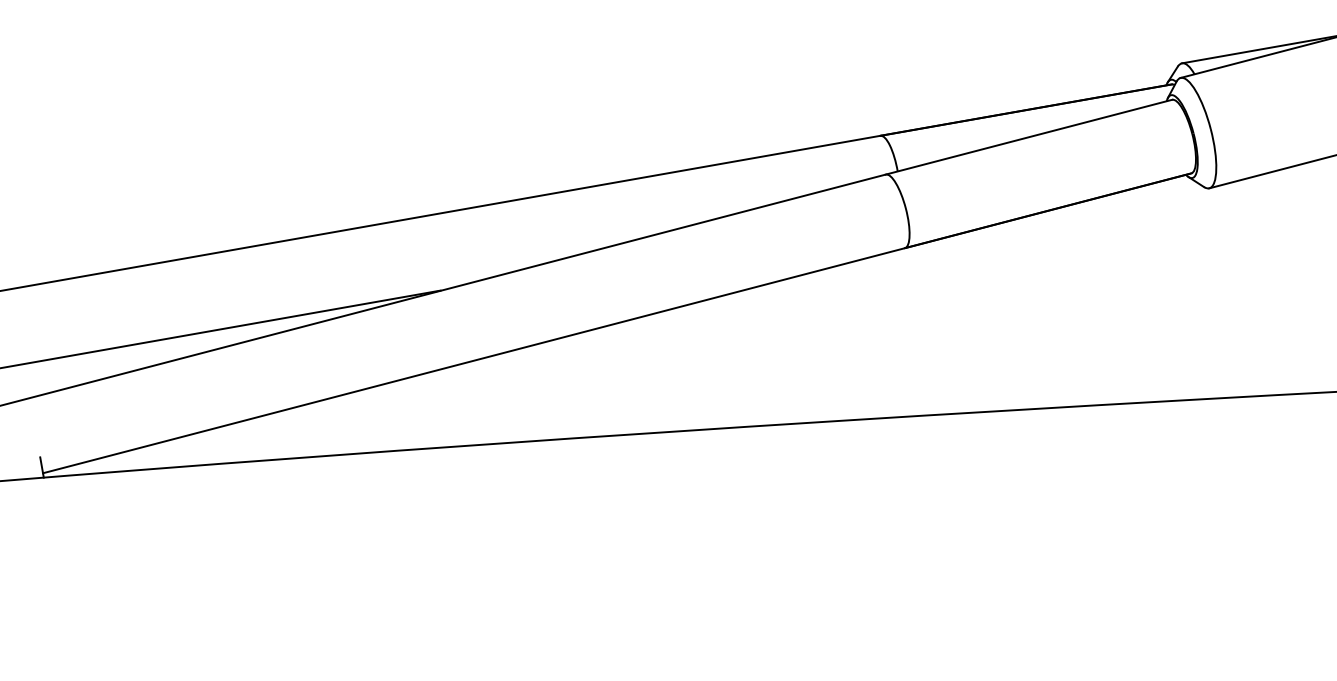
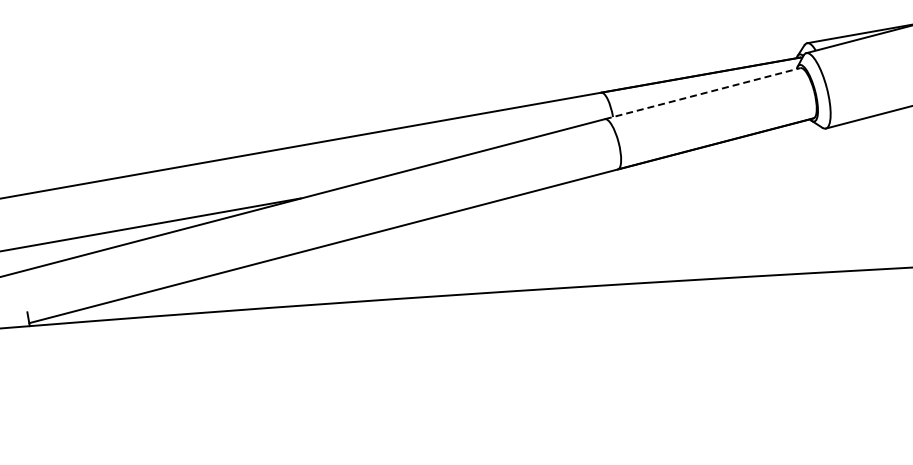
line: (1030, 136) -> (703, 93), solid -> dashed

